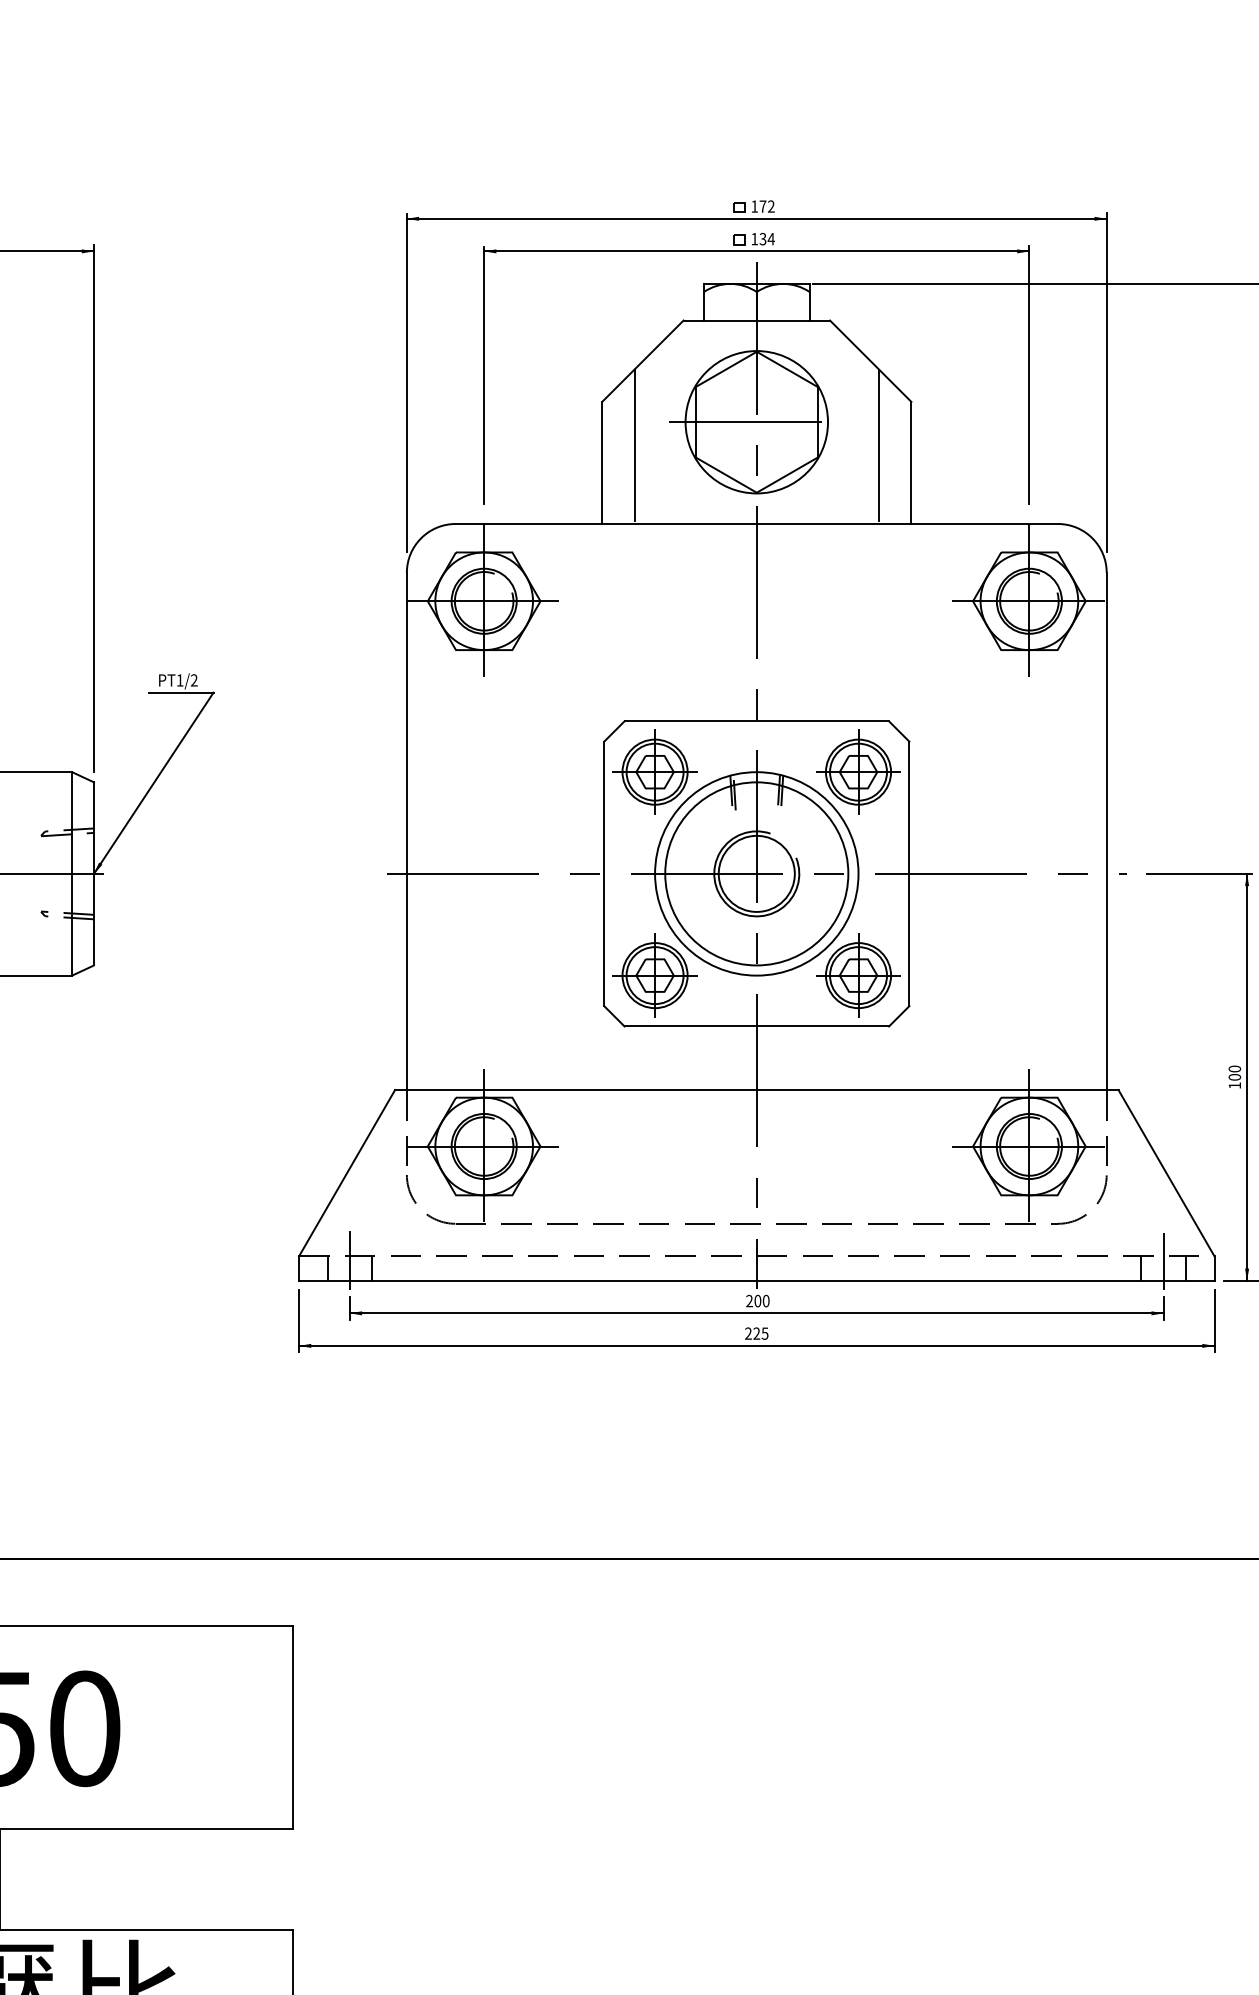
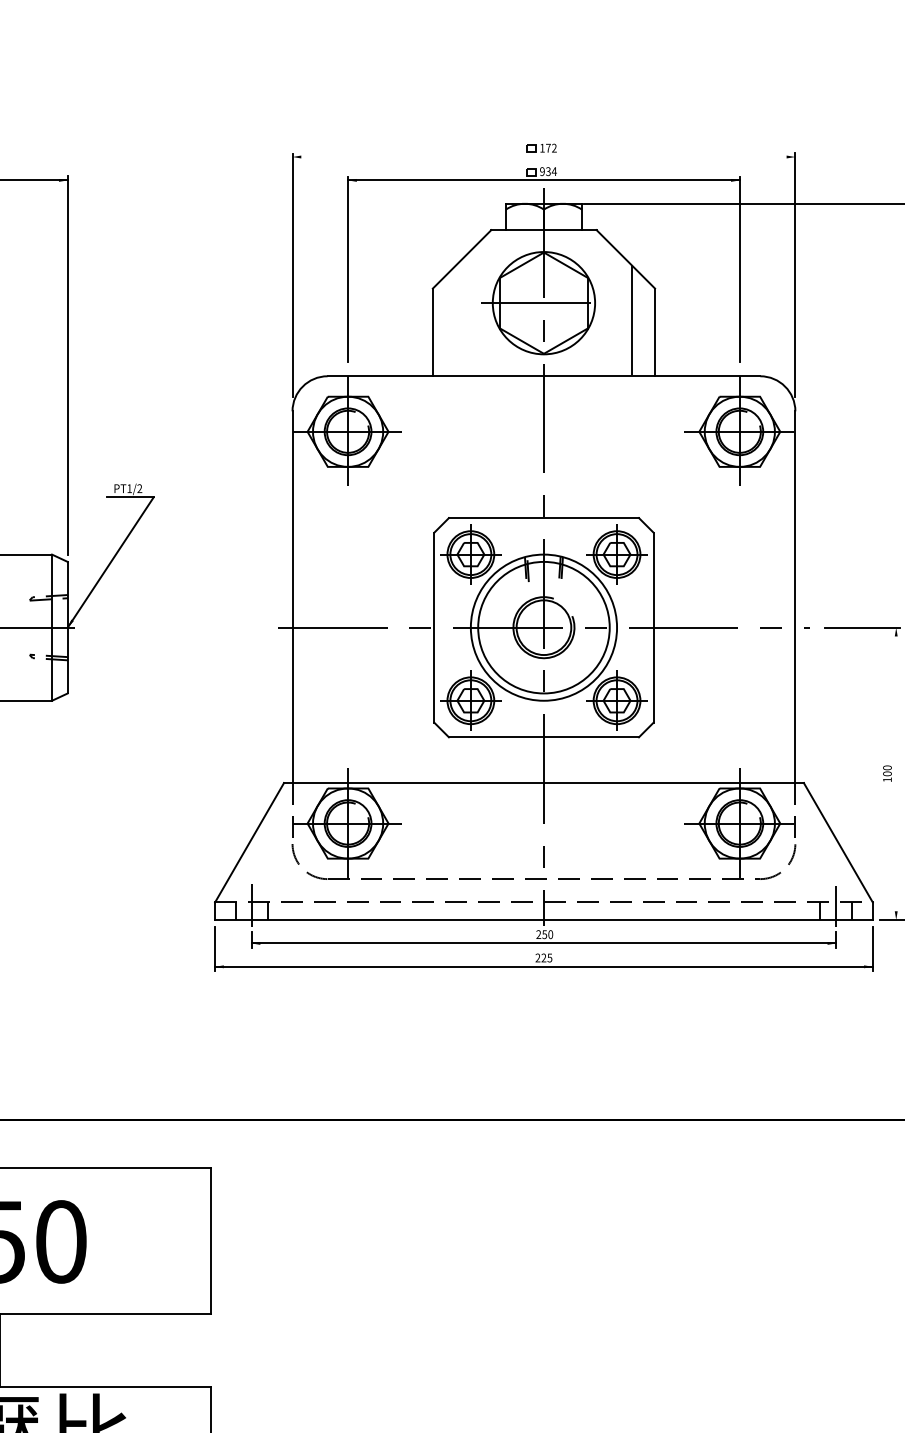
line: (756, 218) -> (543, 156), removed
text: (754, 238) -> (542, 171), 134 -> 934
line: (634, 446) -> (456, 320), removed
line: (1247, 1076) -> (896, 773), removed
text: (757, 1300) -> (544, 934), 200 -> 250

